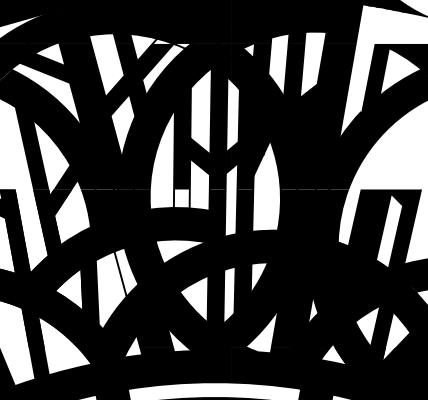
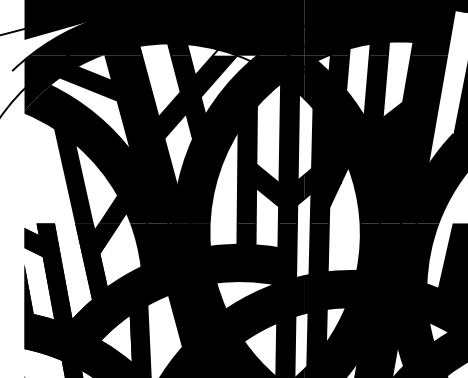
fill: (181, 198) -> (246, 233), added
fill: (126, 271) -> (182, 317), added

